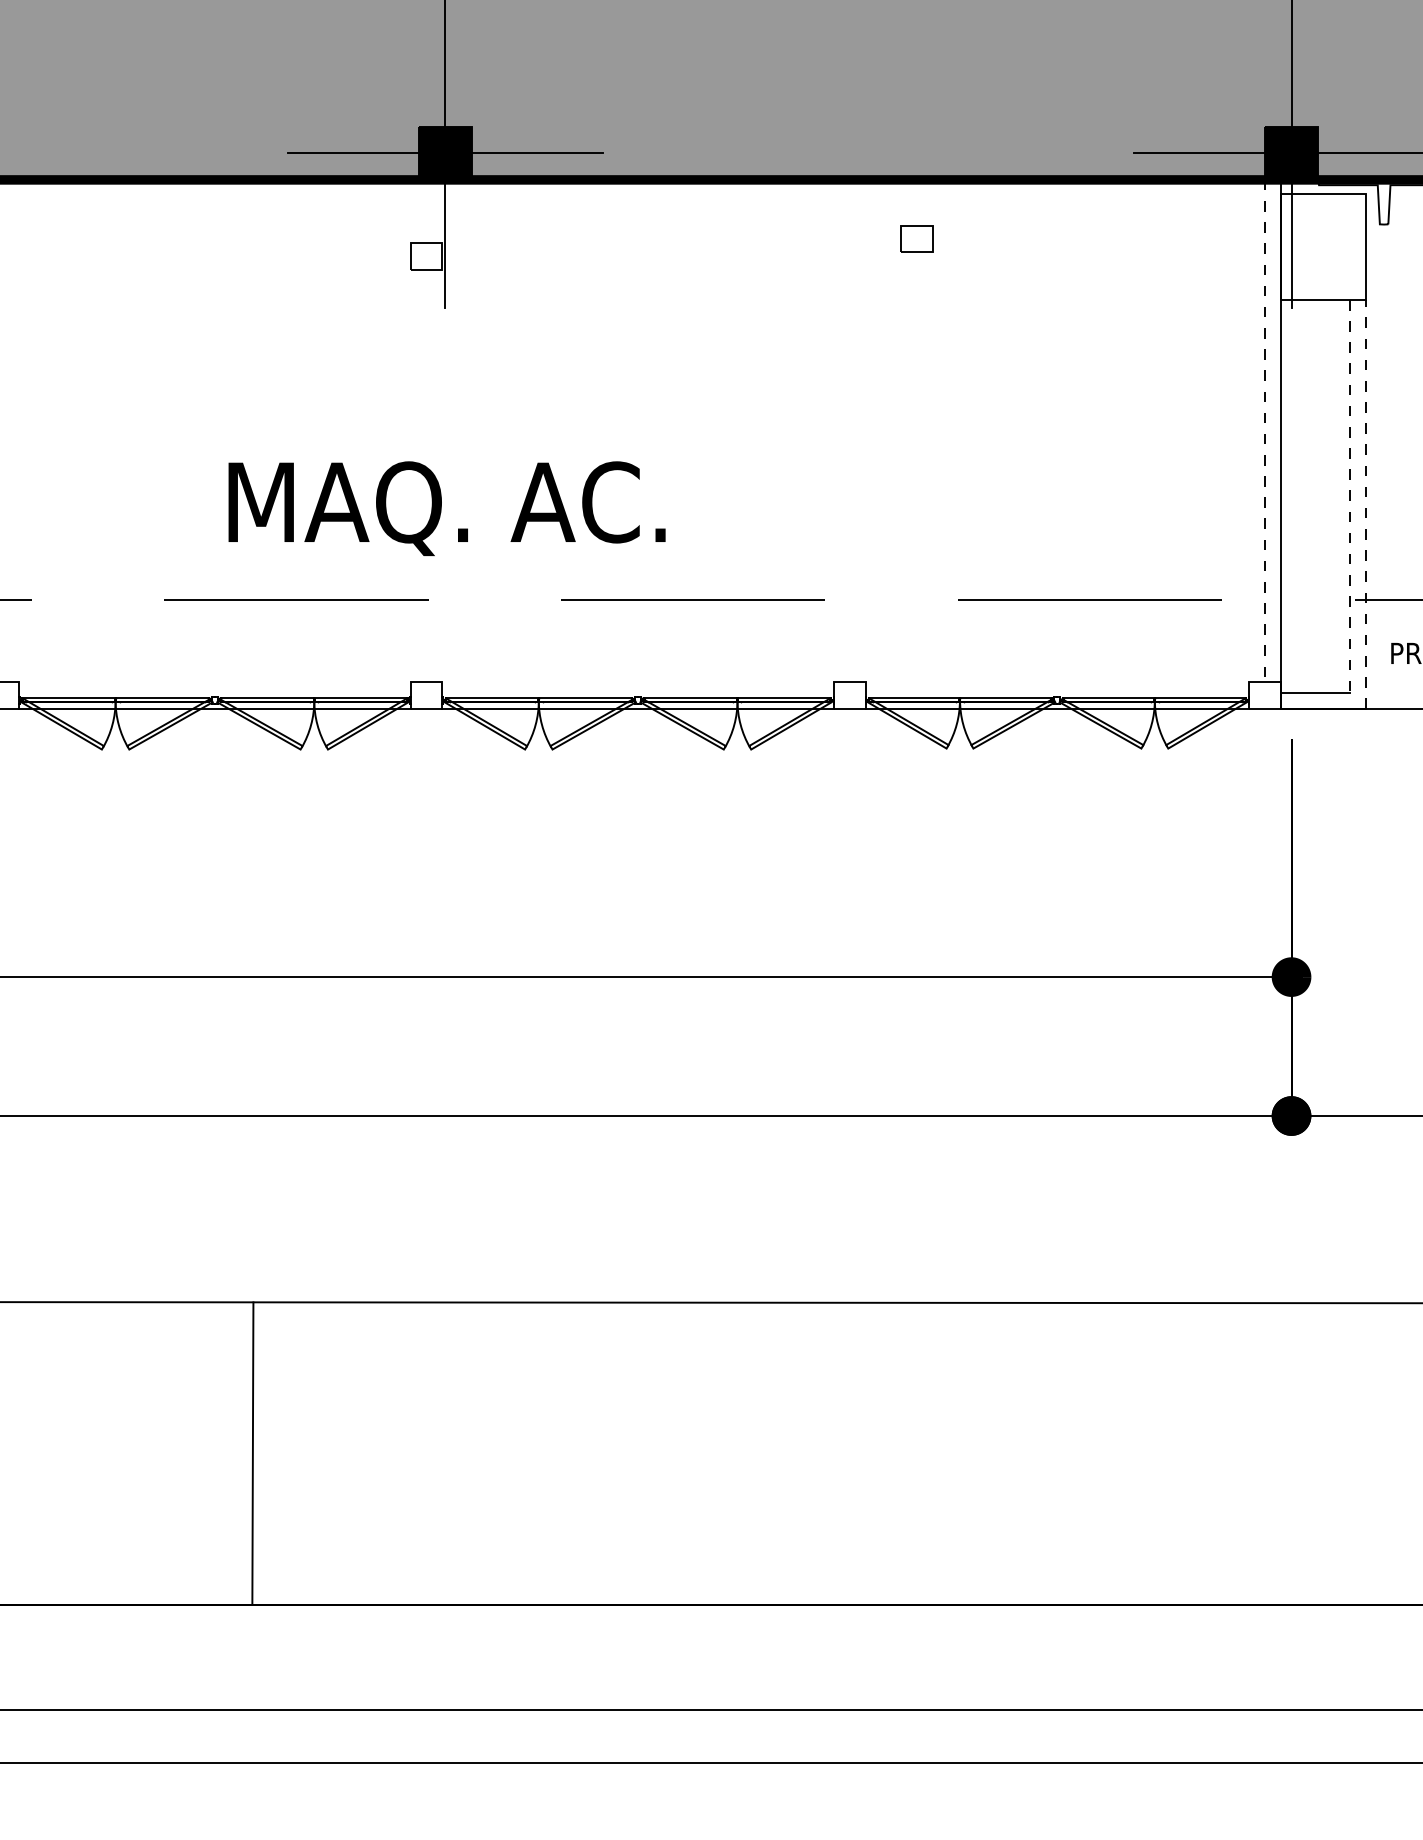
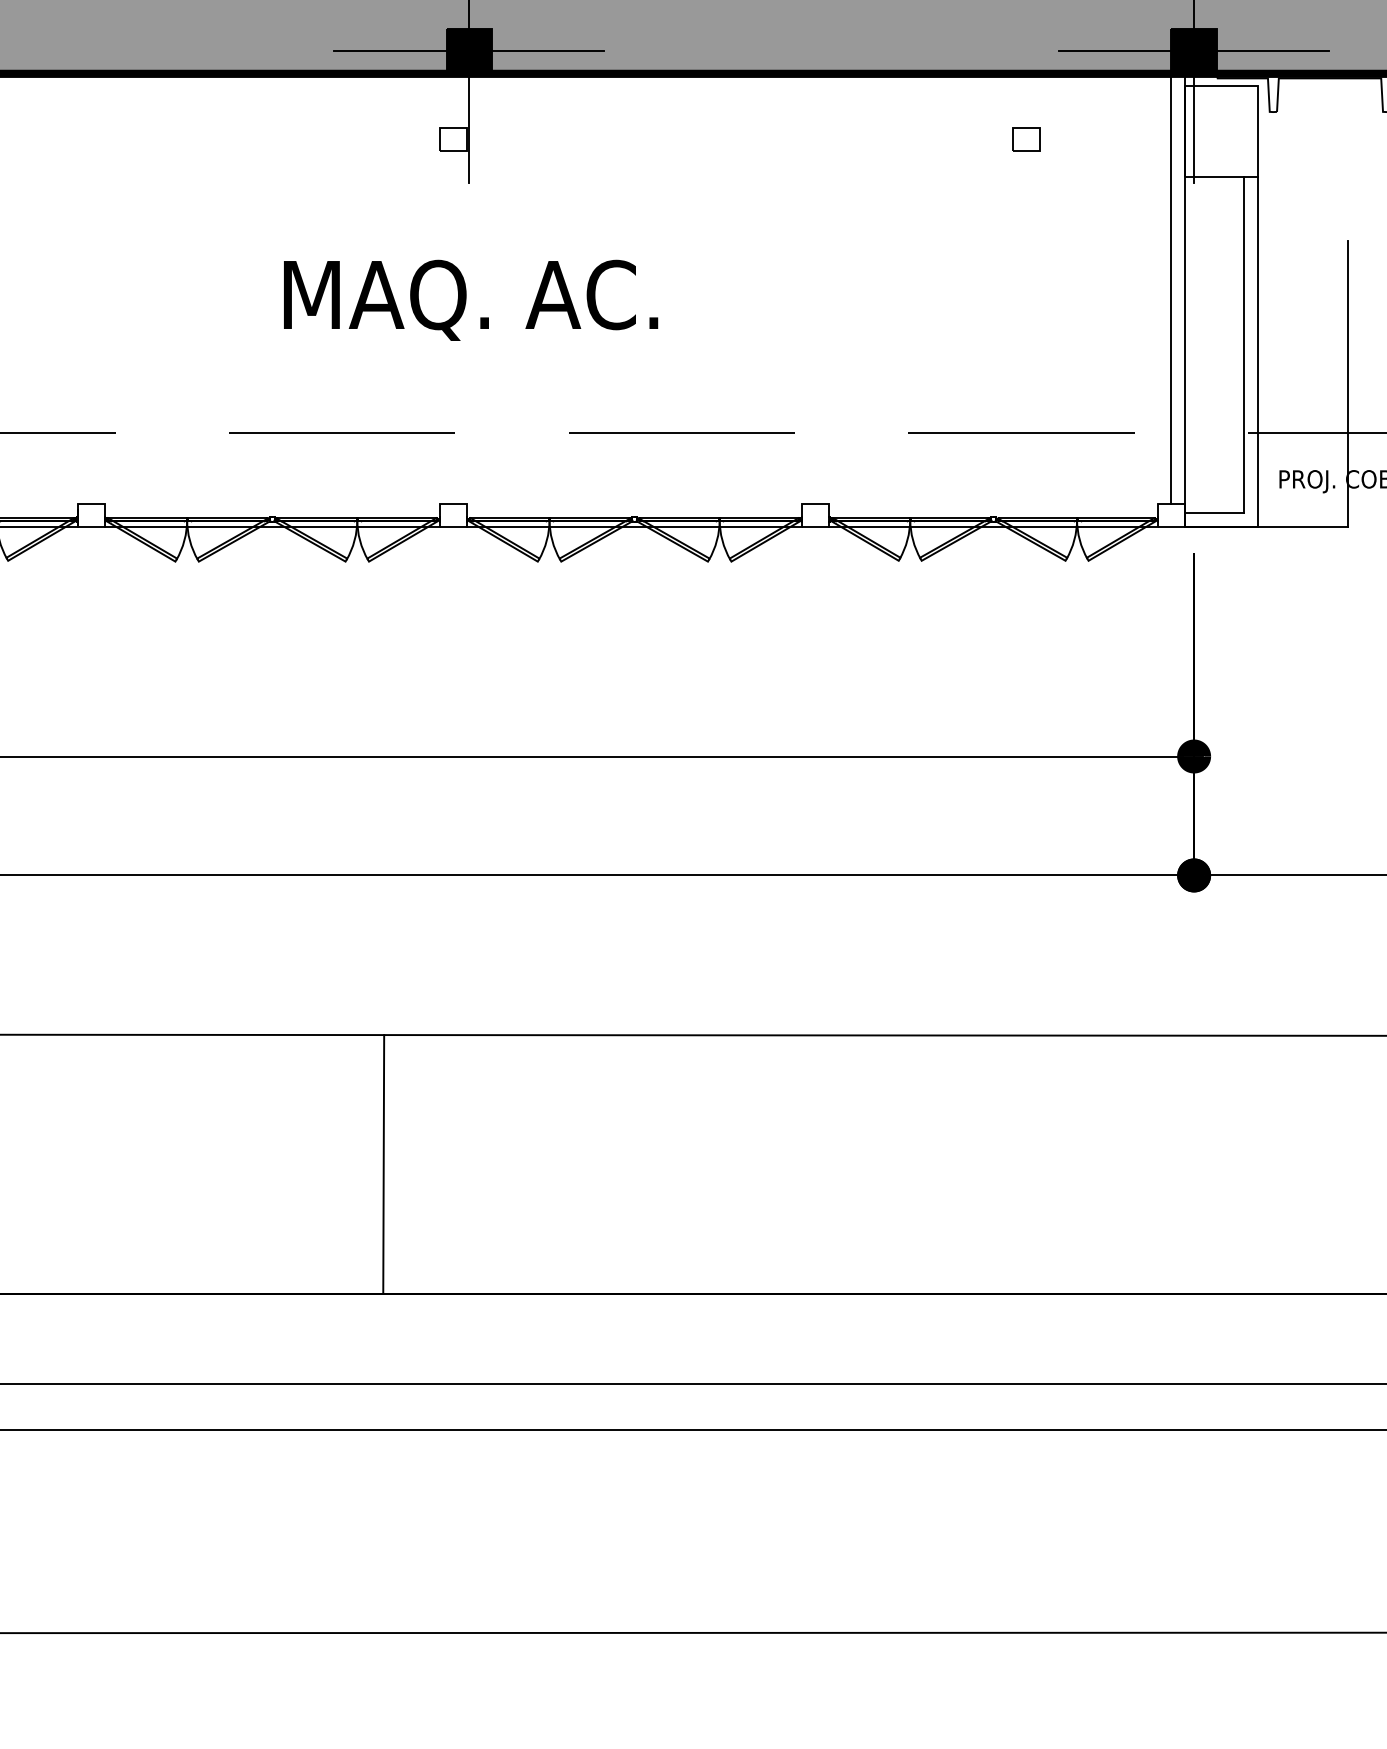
part: (917, 239) -> (1026, 139), moved
line: (1265, 431) -> (1171, 289), dashed -> solid
line: (1349, 497) -> (1243, 345), dashed -> solid
line: (1365, 504) -> (1257, 351), dashed -> solid
text: (447, 507) -> (471, 299), moved
line: (252, 1453) -> (383, 1164), moved

